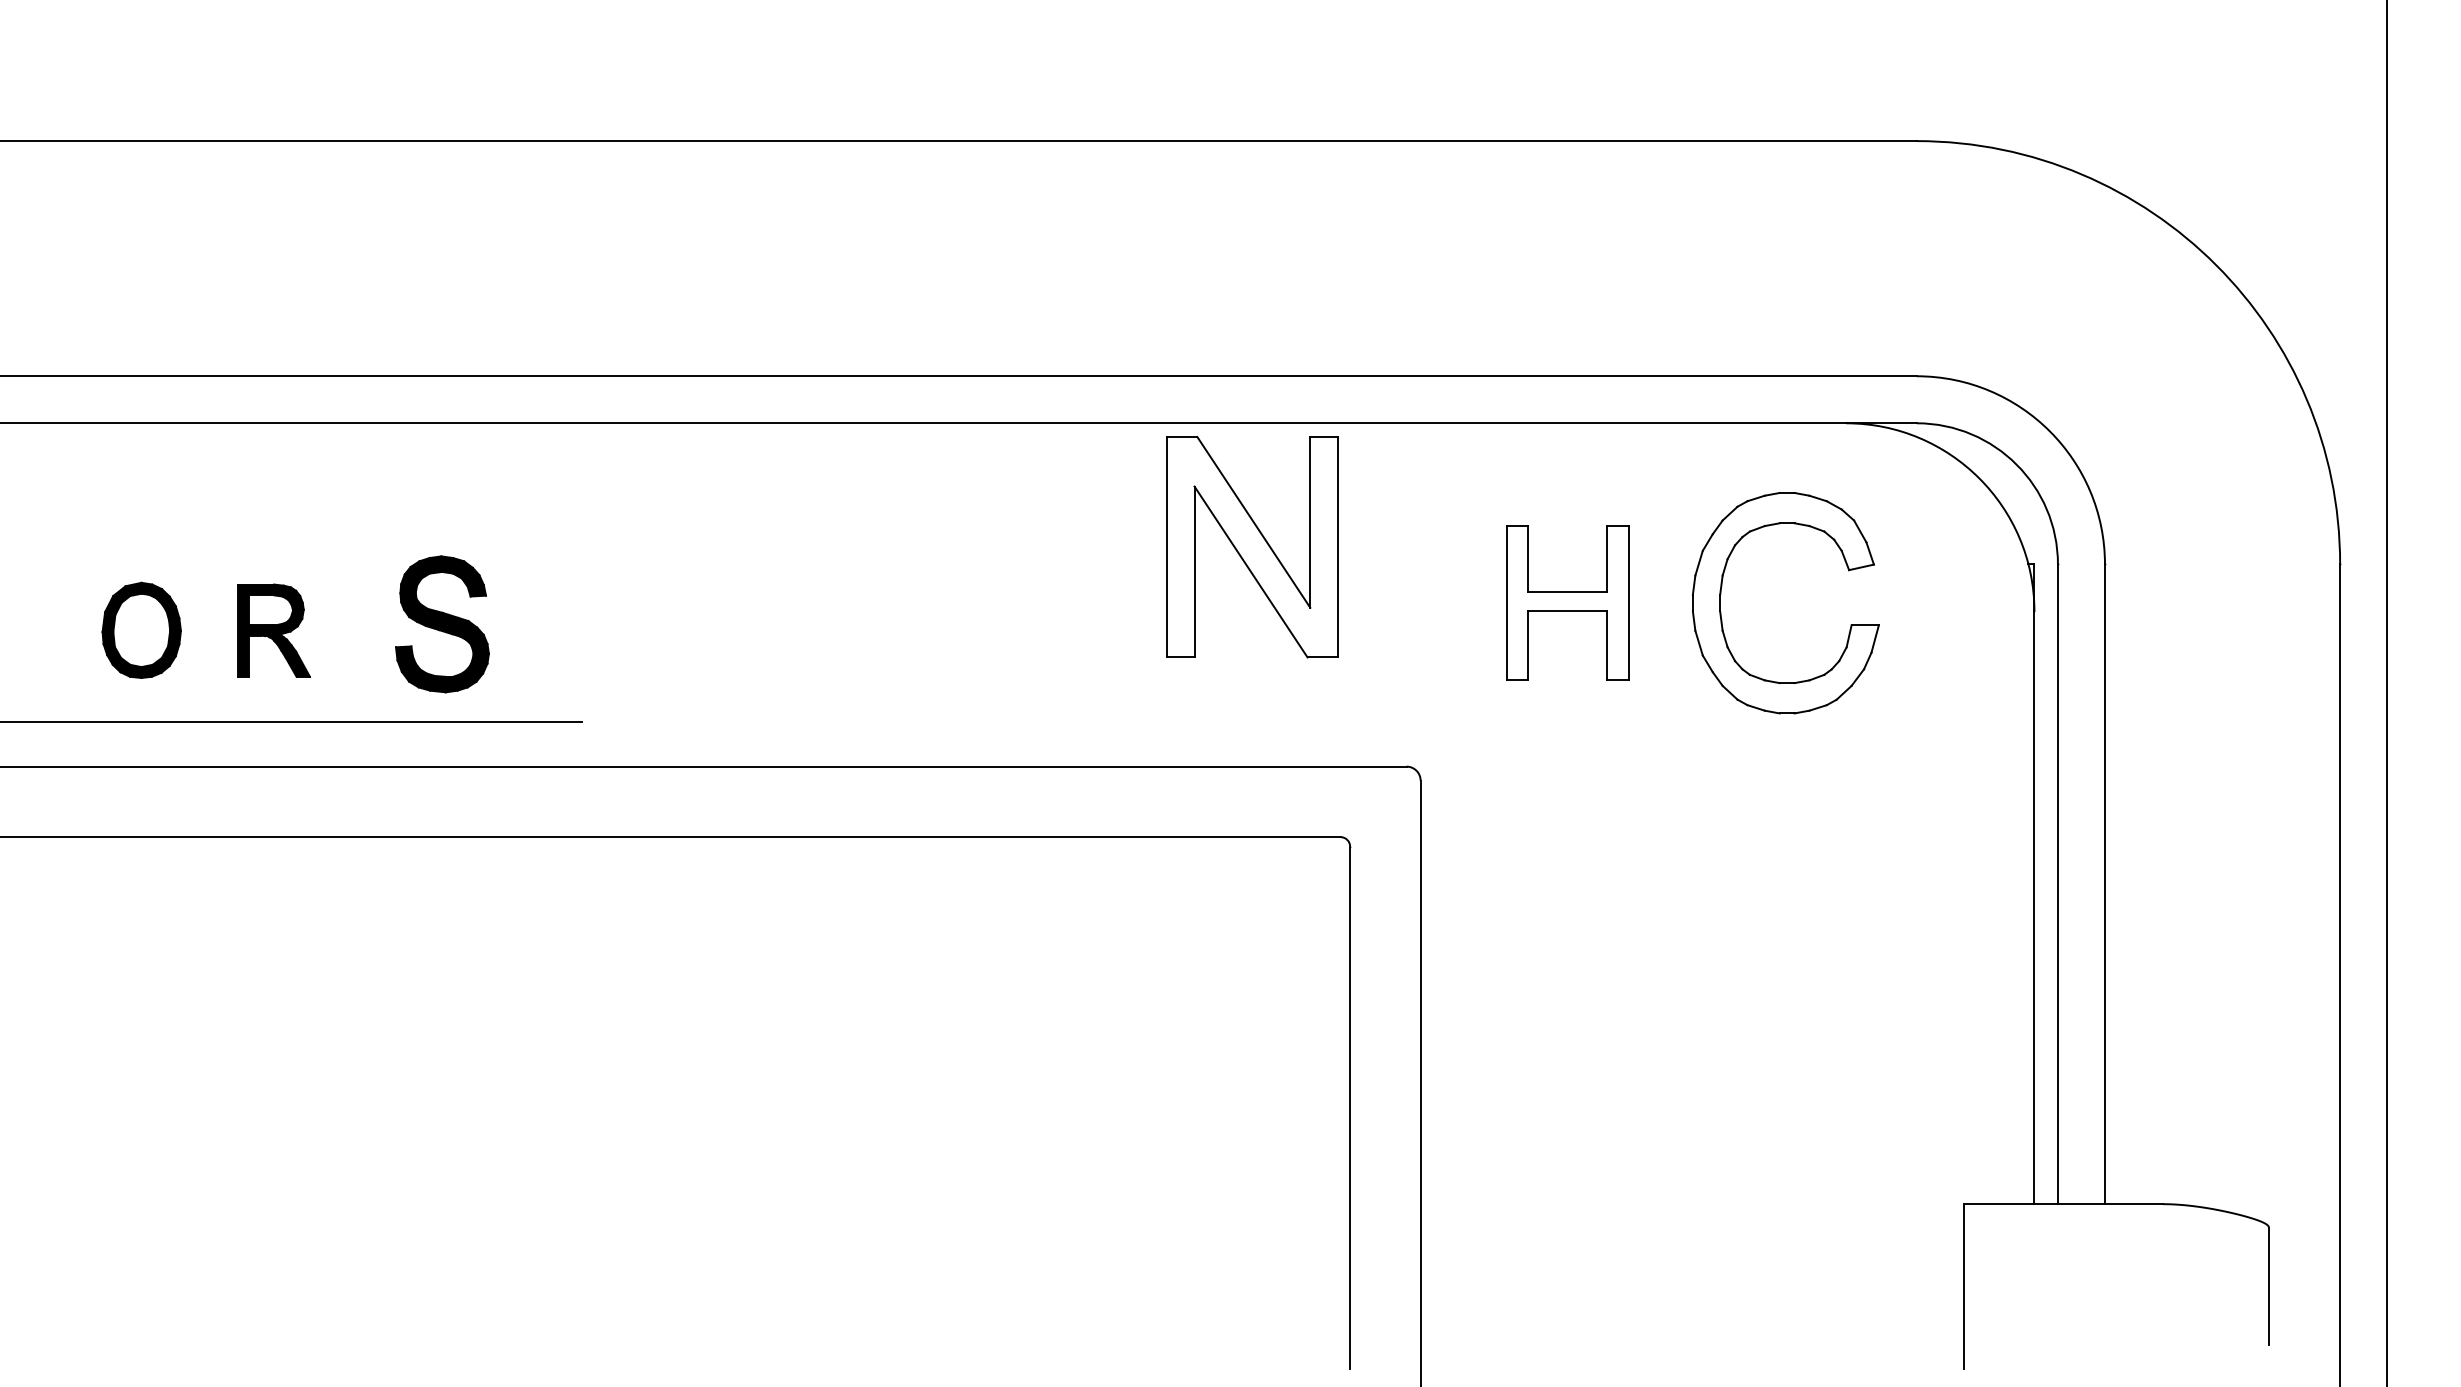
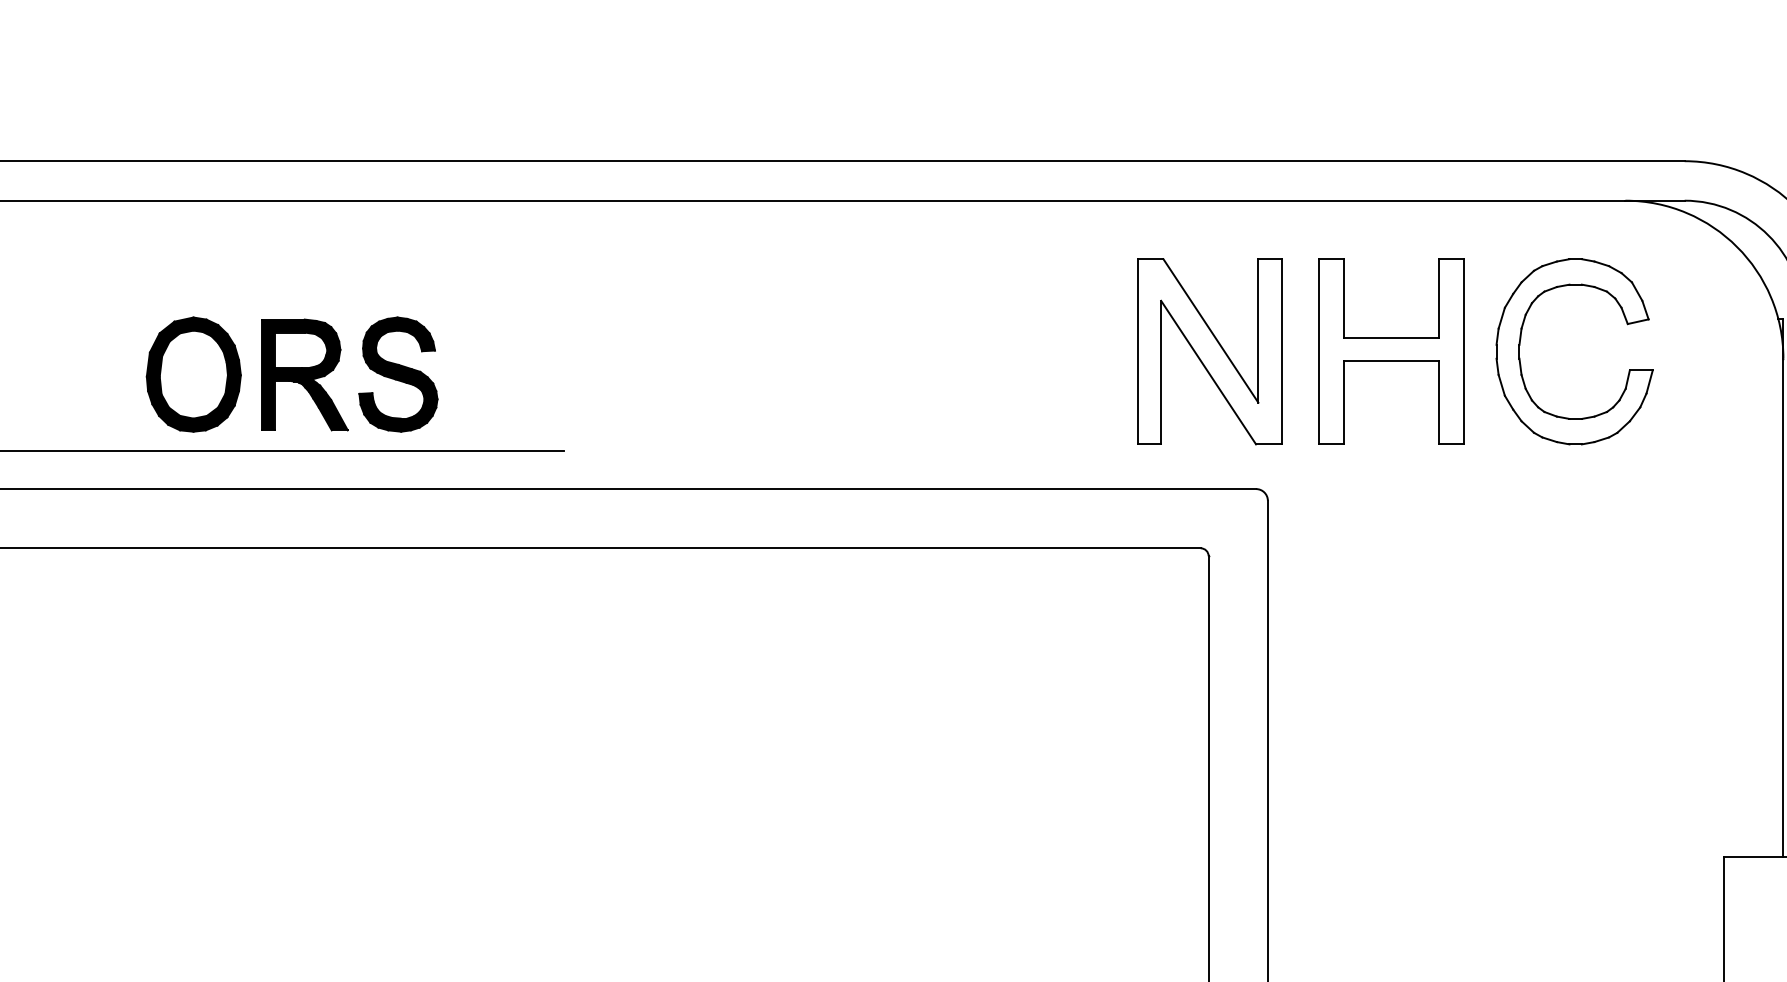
part: (1252, 546) -> (1209, 351), moved
part: (1567, 602) -> (1391, 351), size x1.43
part: (442, 624) -> (398, 374), moved
part: (141, 630) -> (193, 374), size x1.43
part: (274, 630) -> (305, 374), size x1.43

